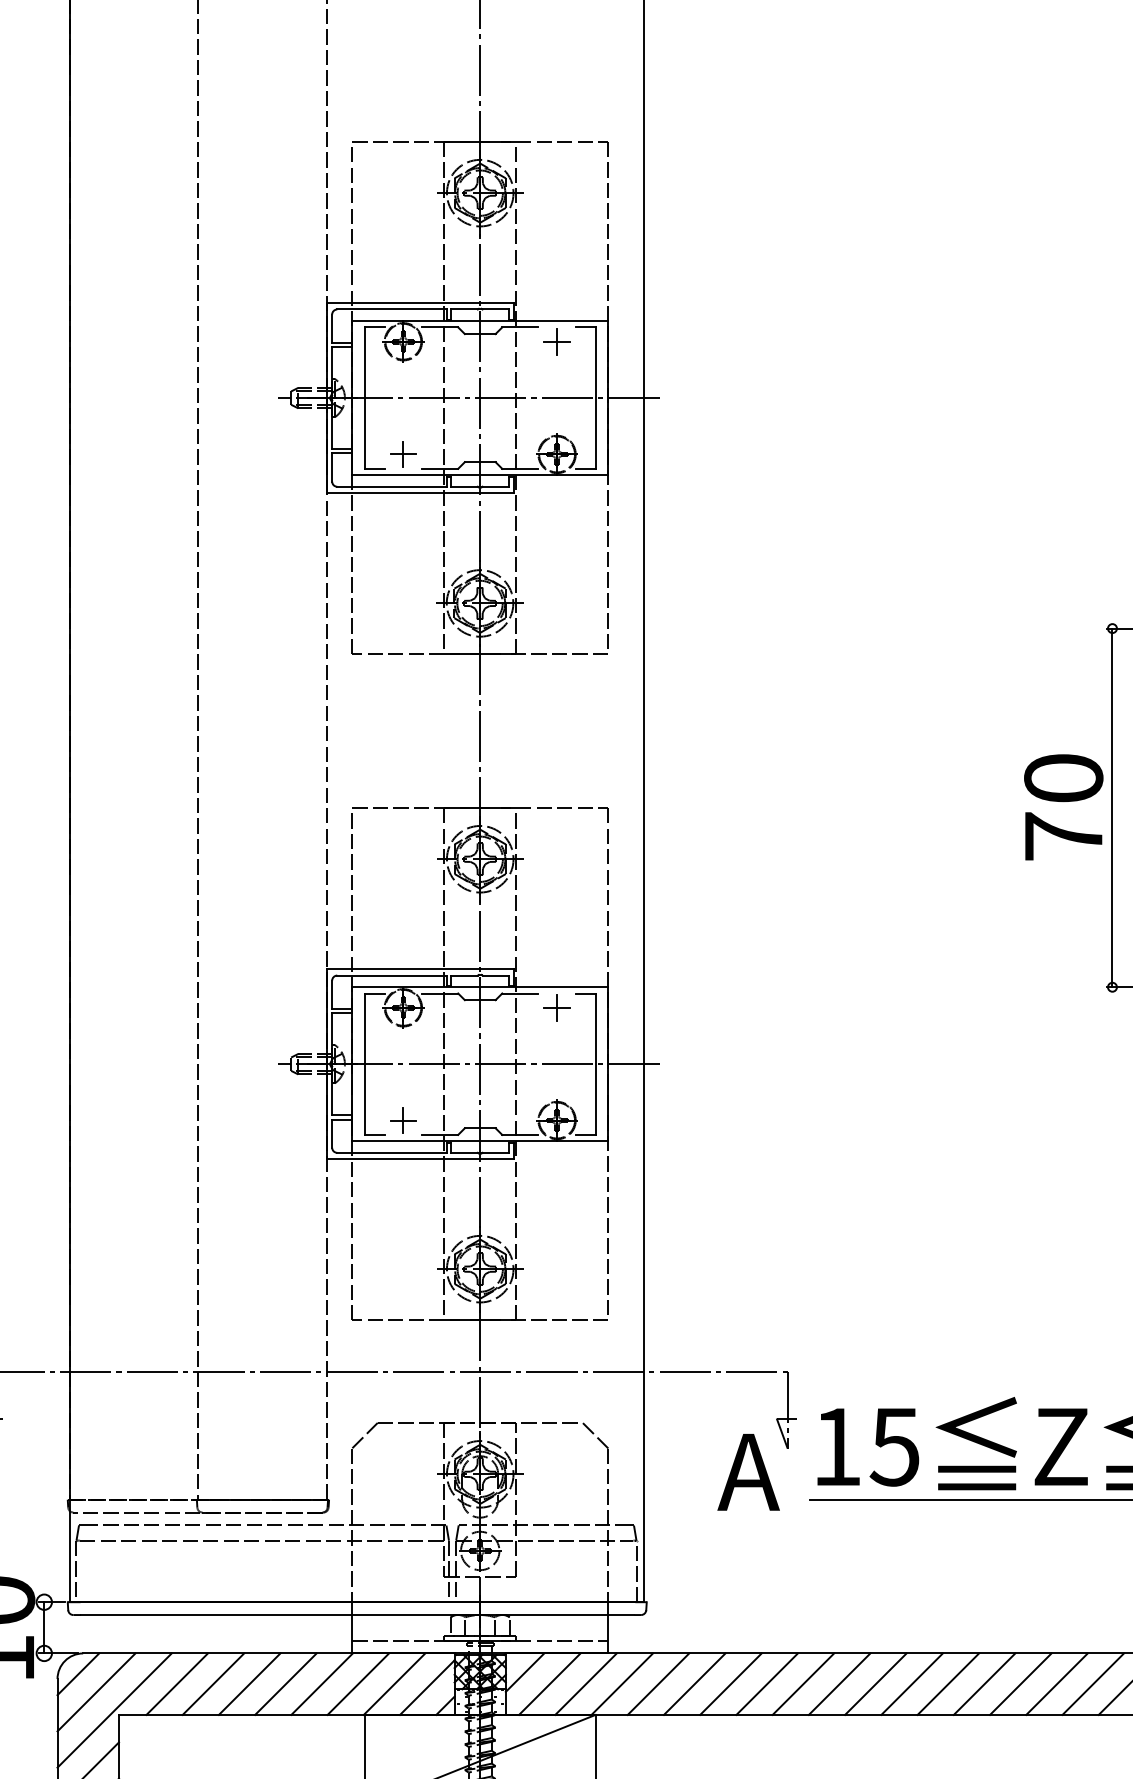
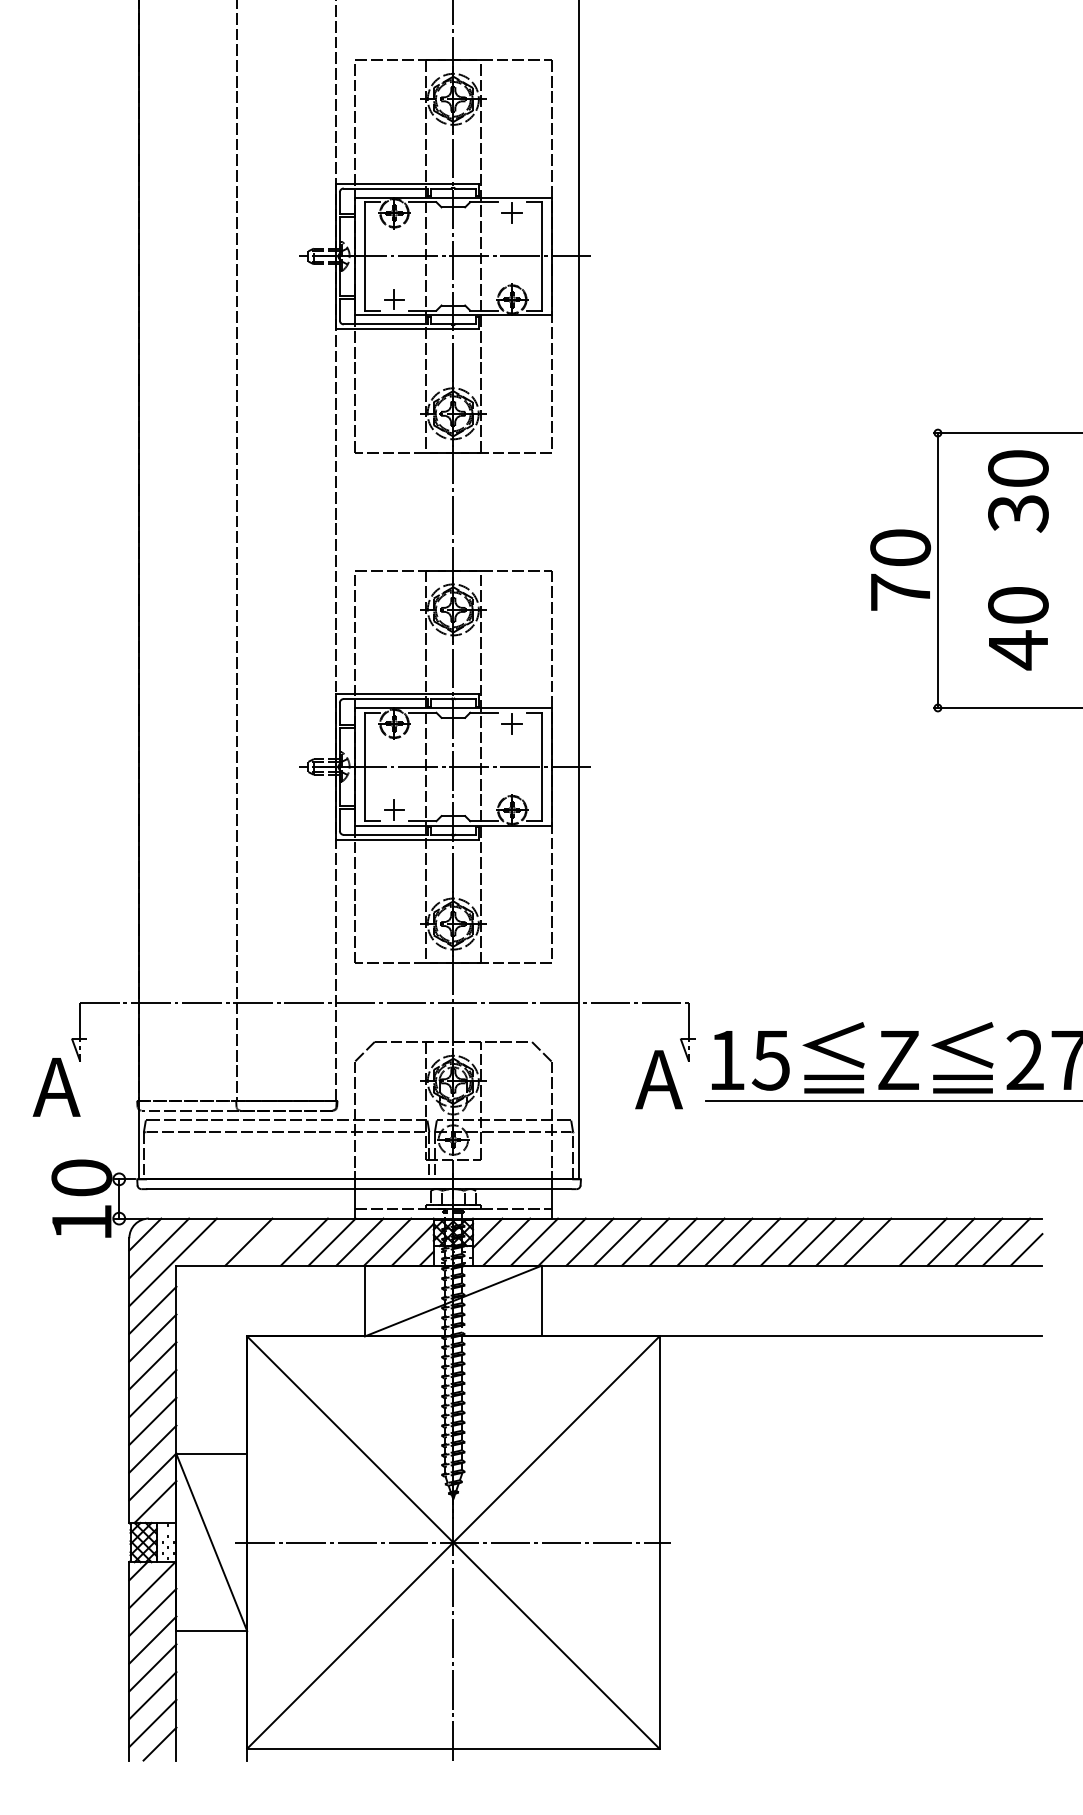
line: (176, 1683) -> (220, 1241), removed
line: (249, 1683) -> (276, 1241), removed
line: (1057, 1683) -> (895, 1241), removed

